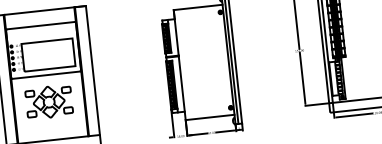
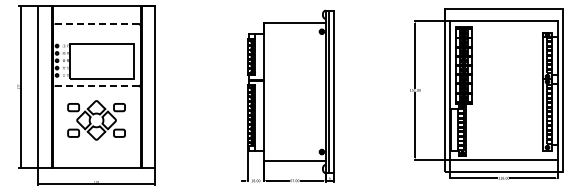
line: (40, 26) -> (96, 24), solid -> dashed
line: (46, 75) -> (96, 86), solid -> dashed

